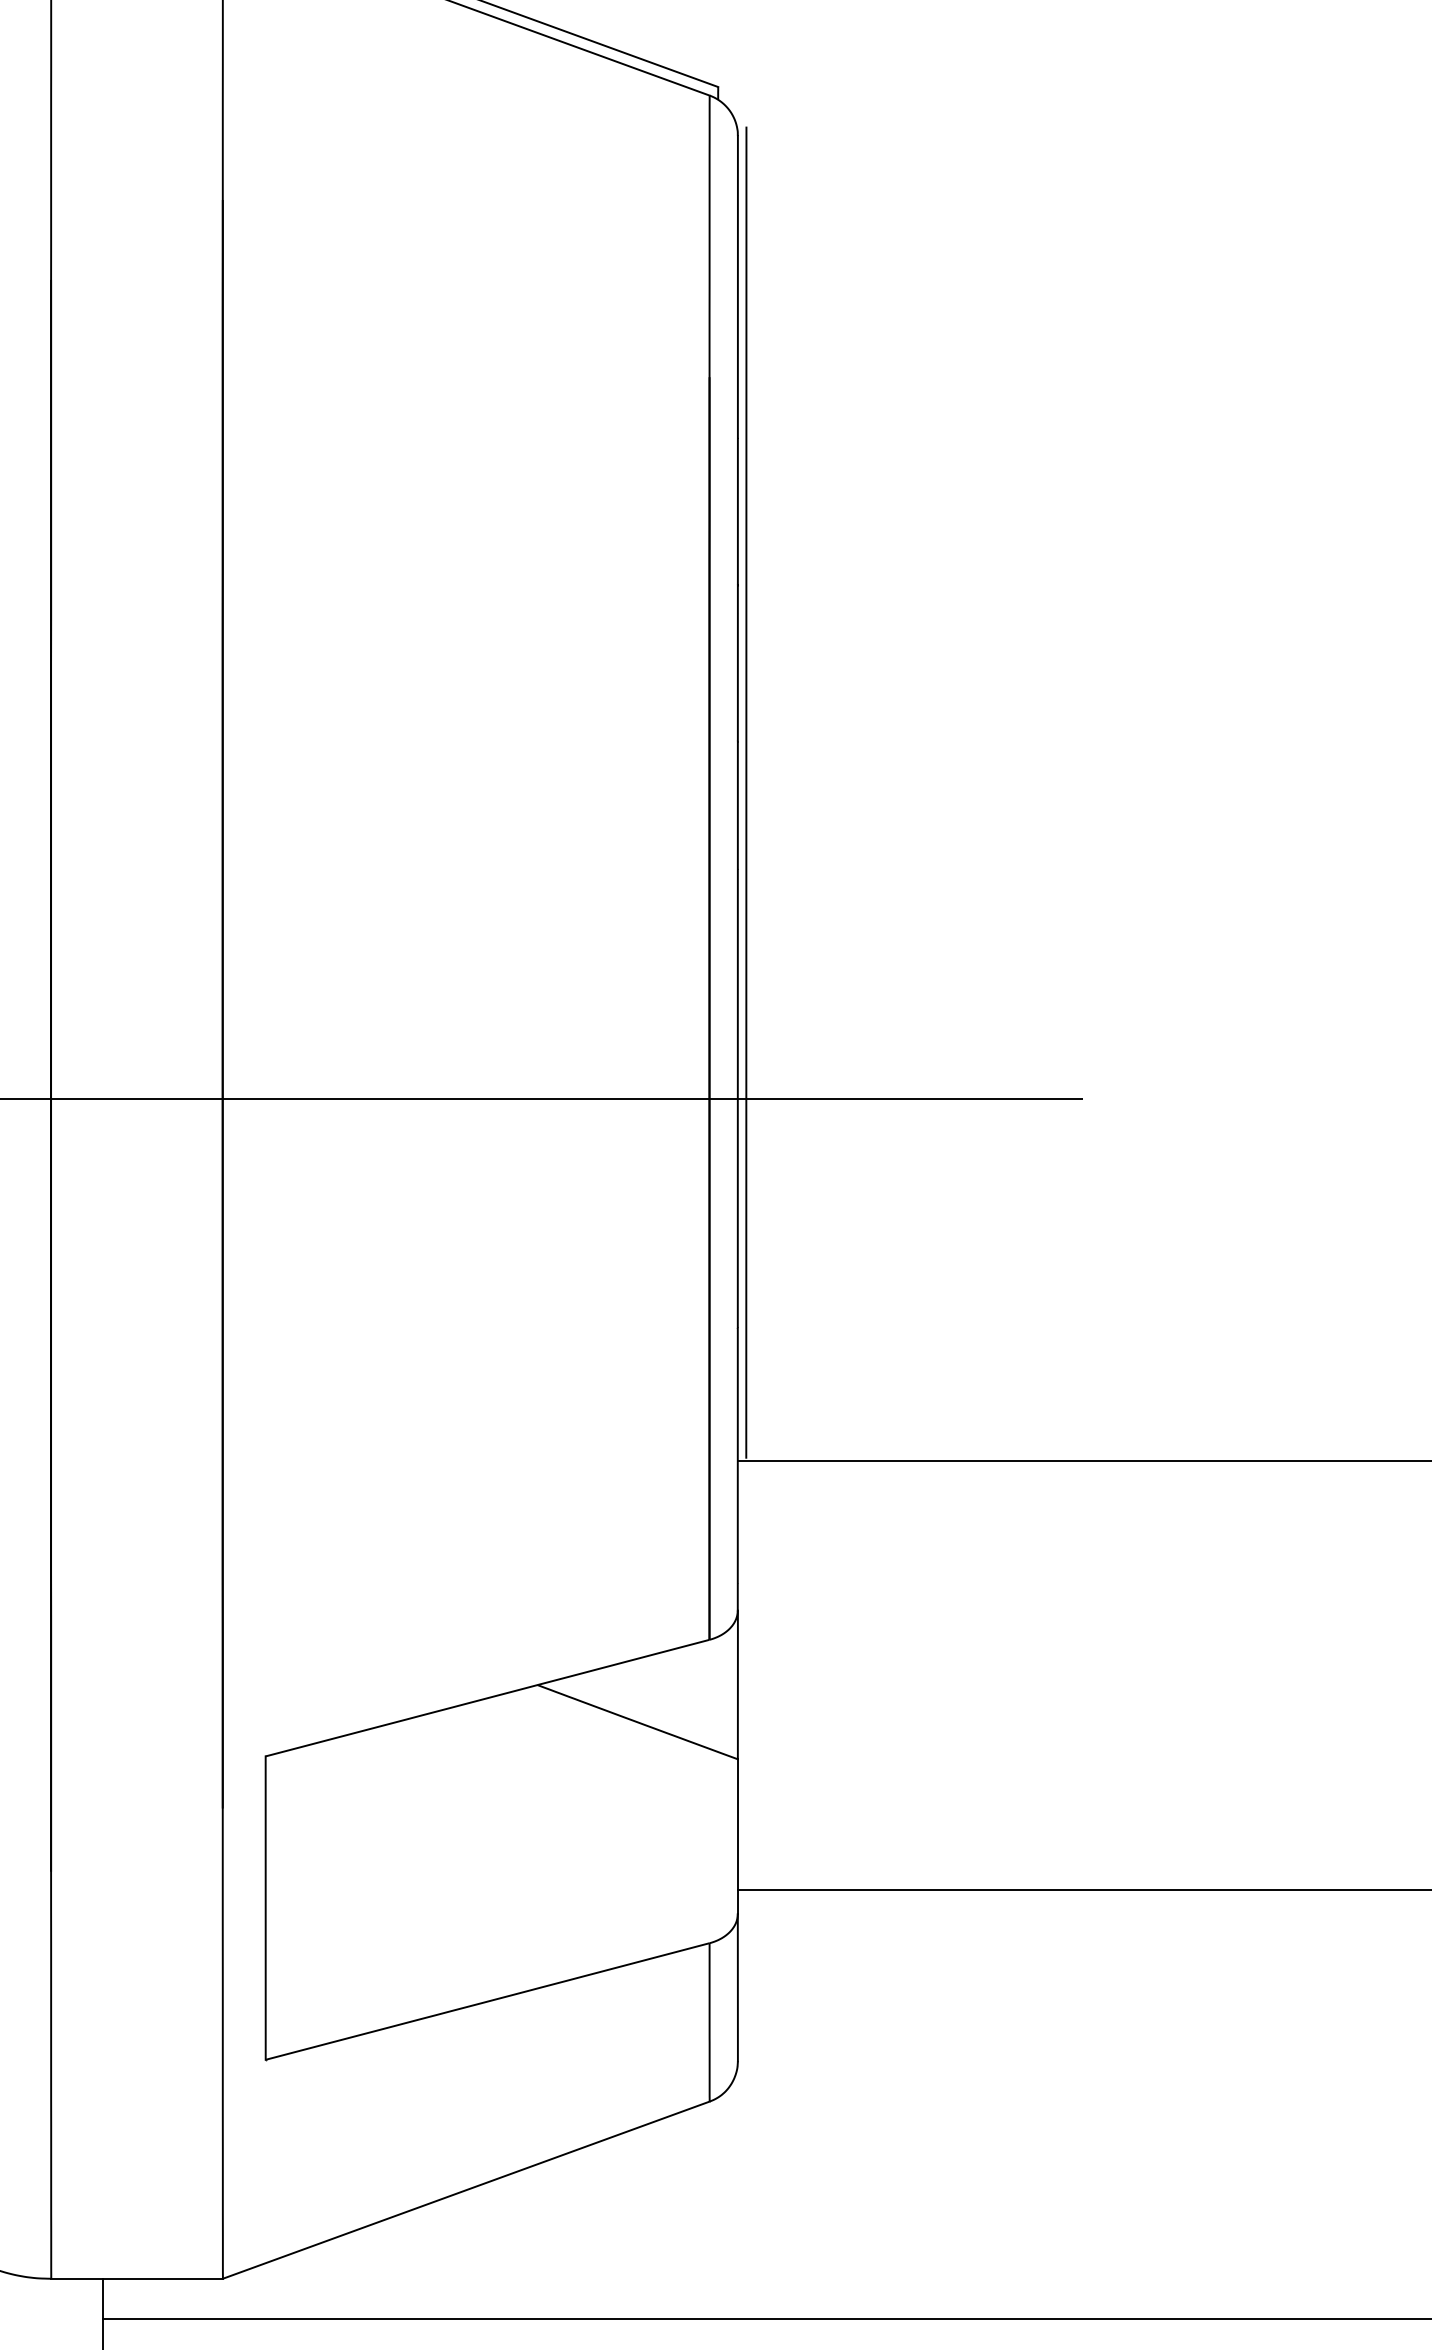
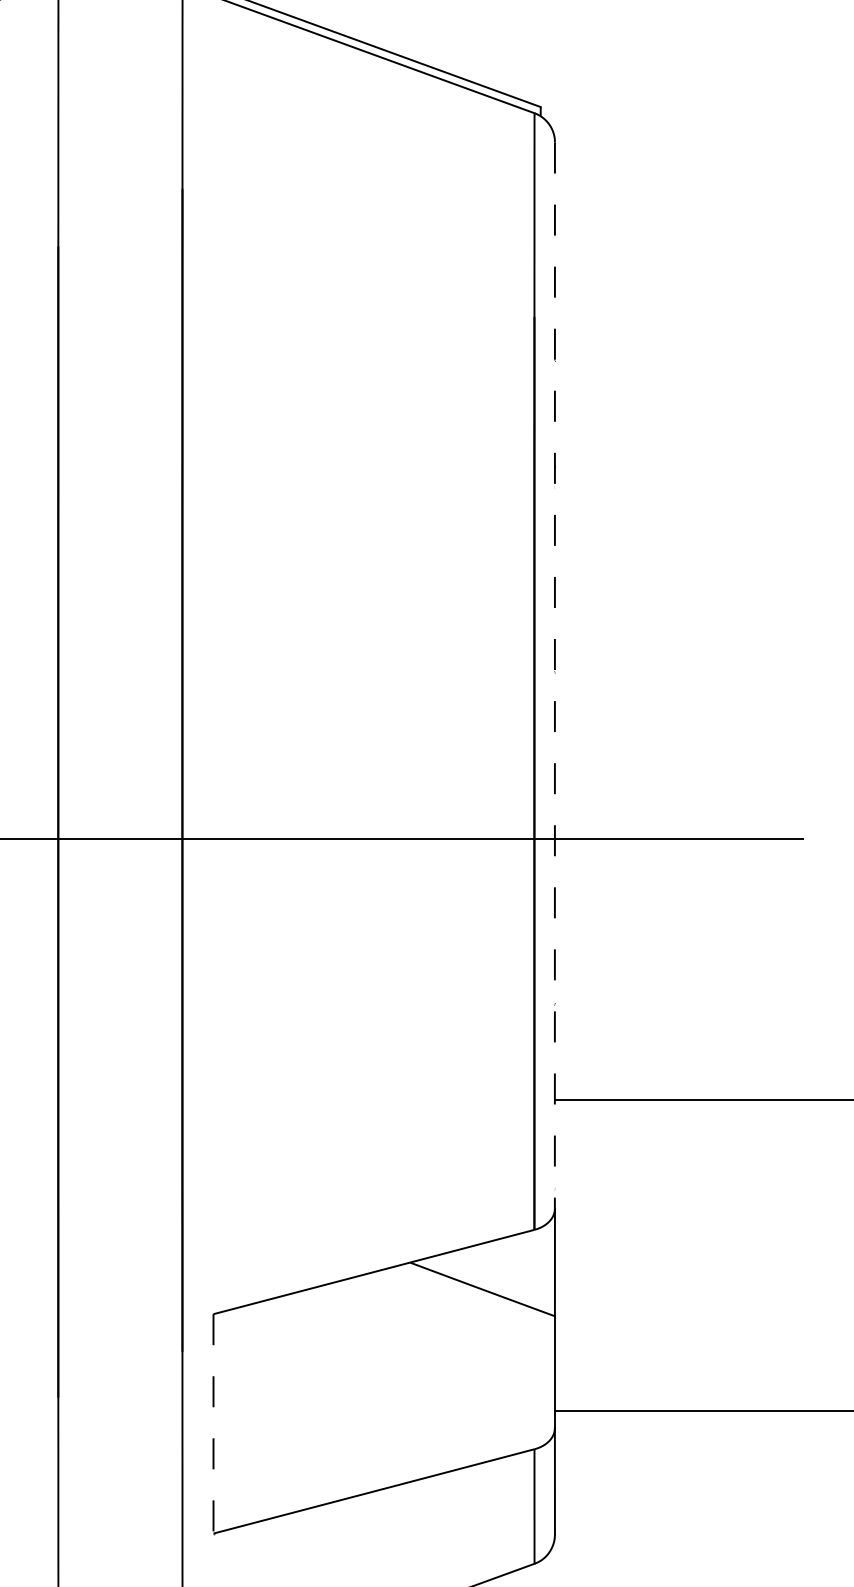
line: (746, 792) -> (561, 617), removed
line: (737, 873) -> (554, 675), solid -> dashed
line: (265, 1908) -> (213, 1424), solid -> dashed

